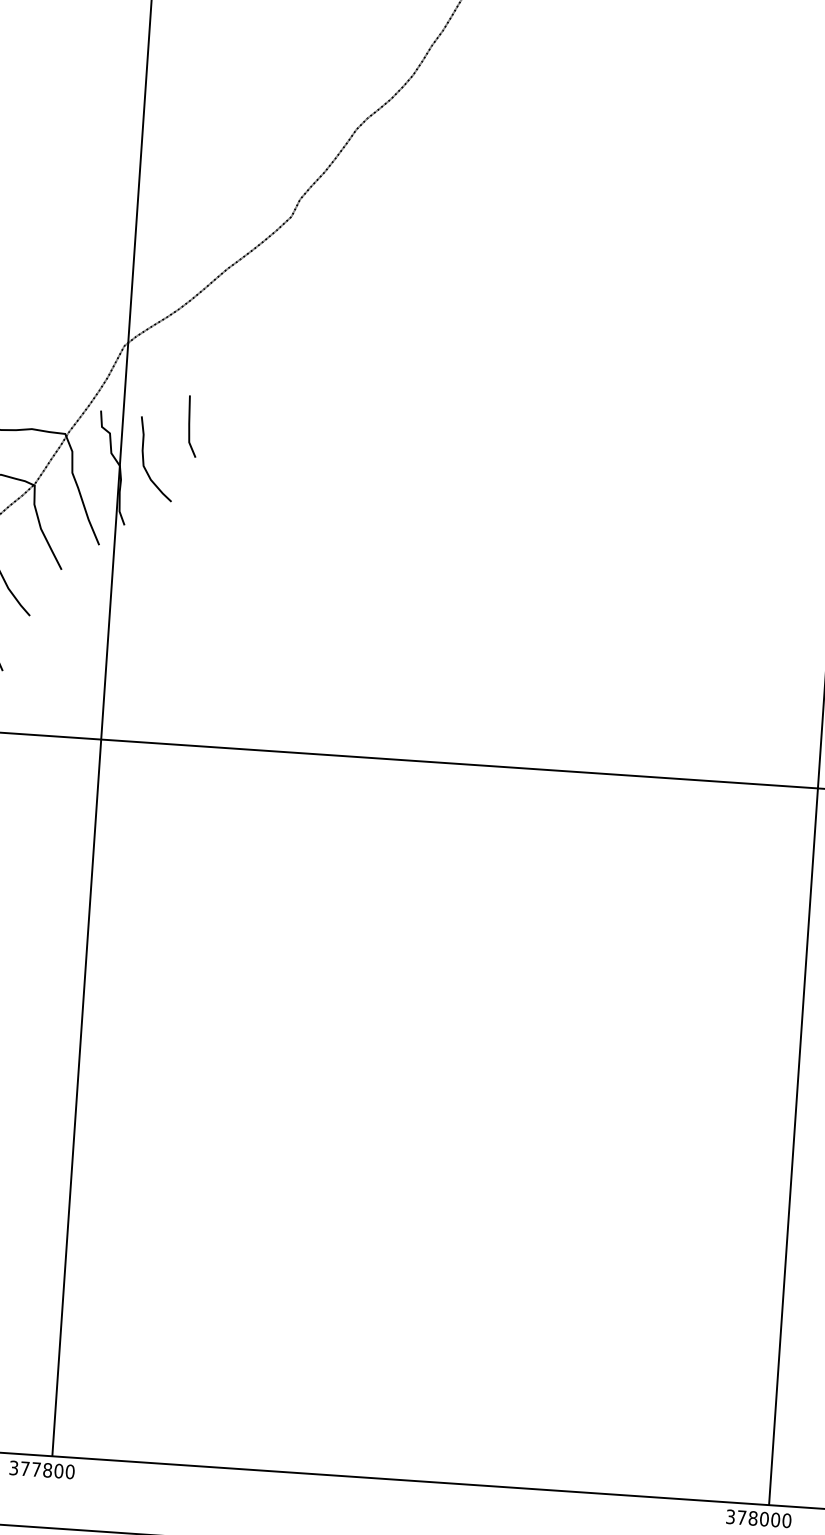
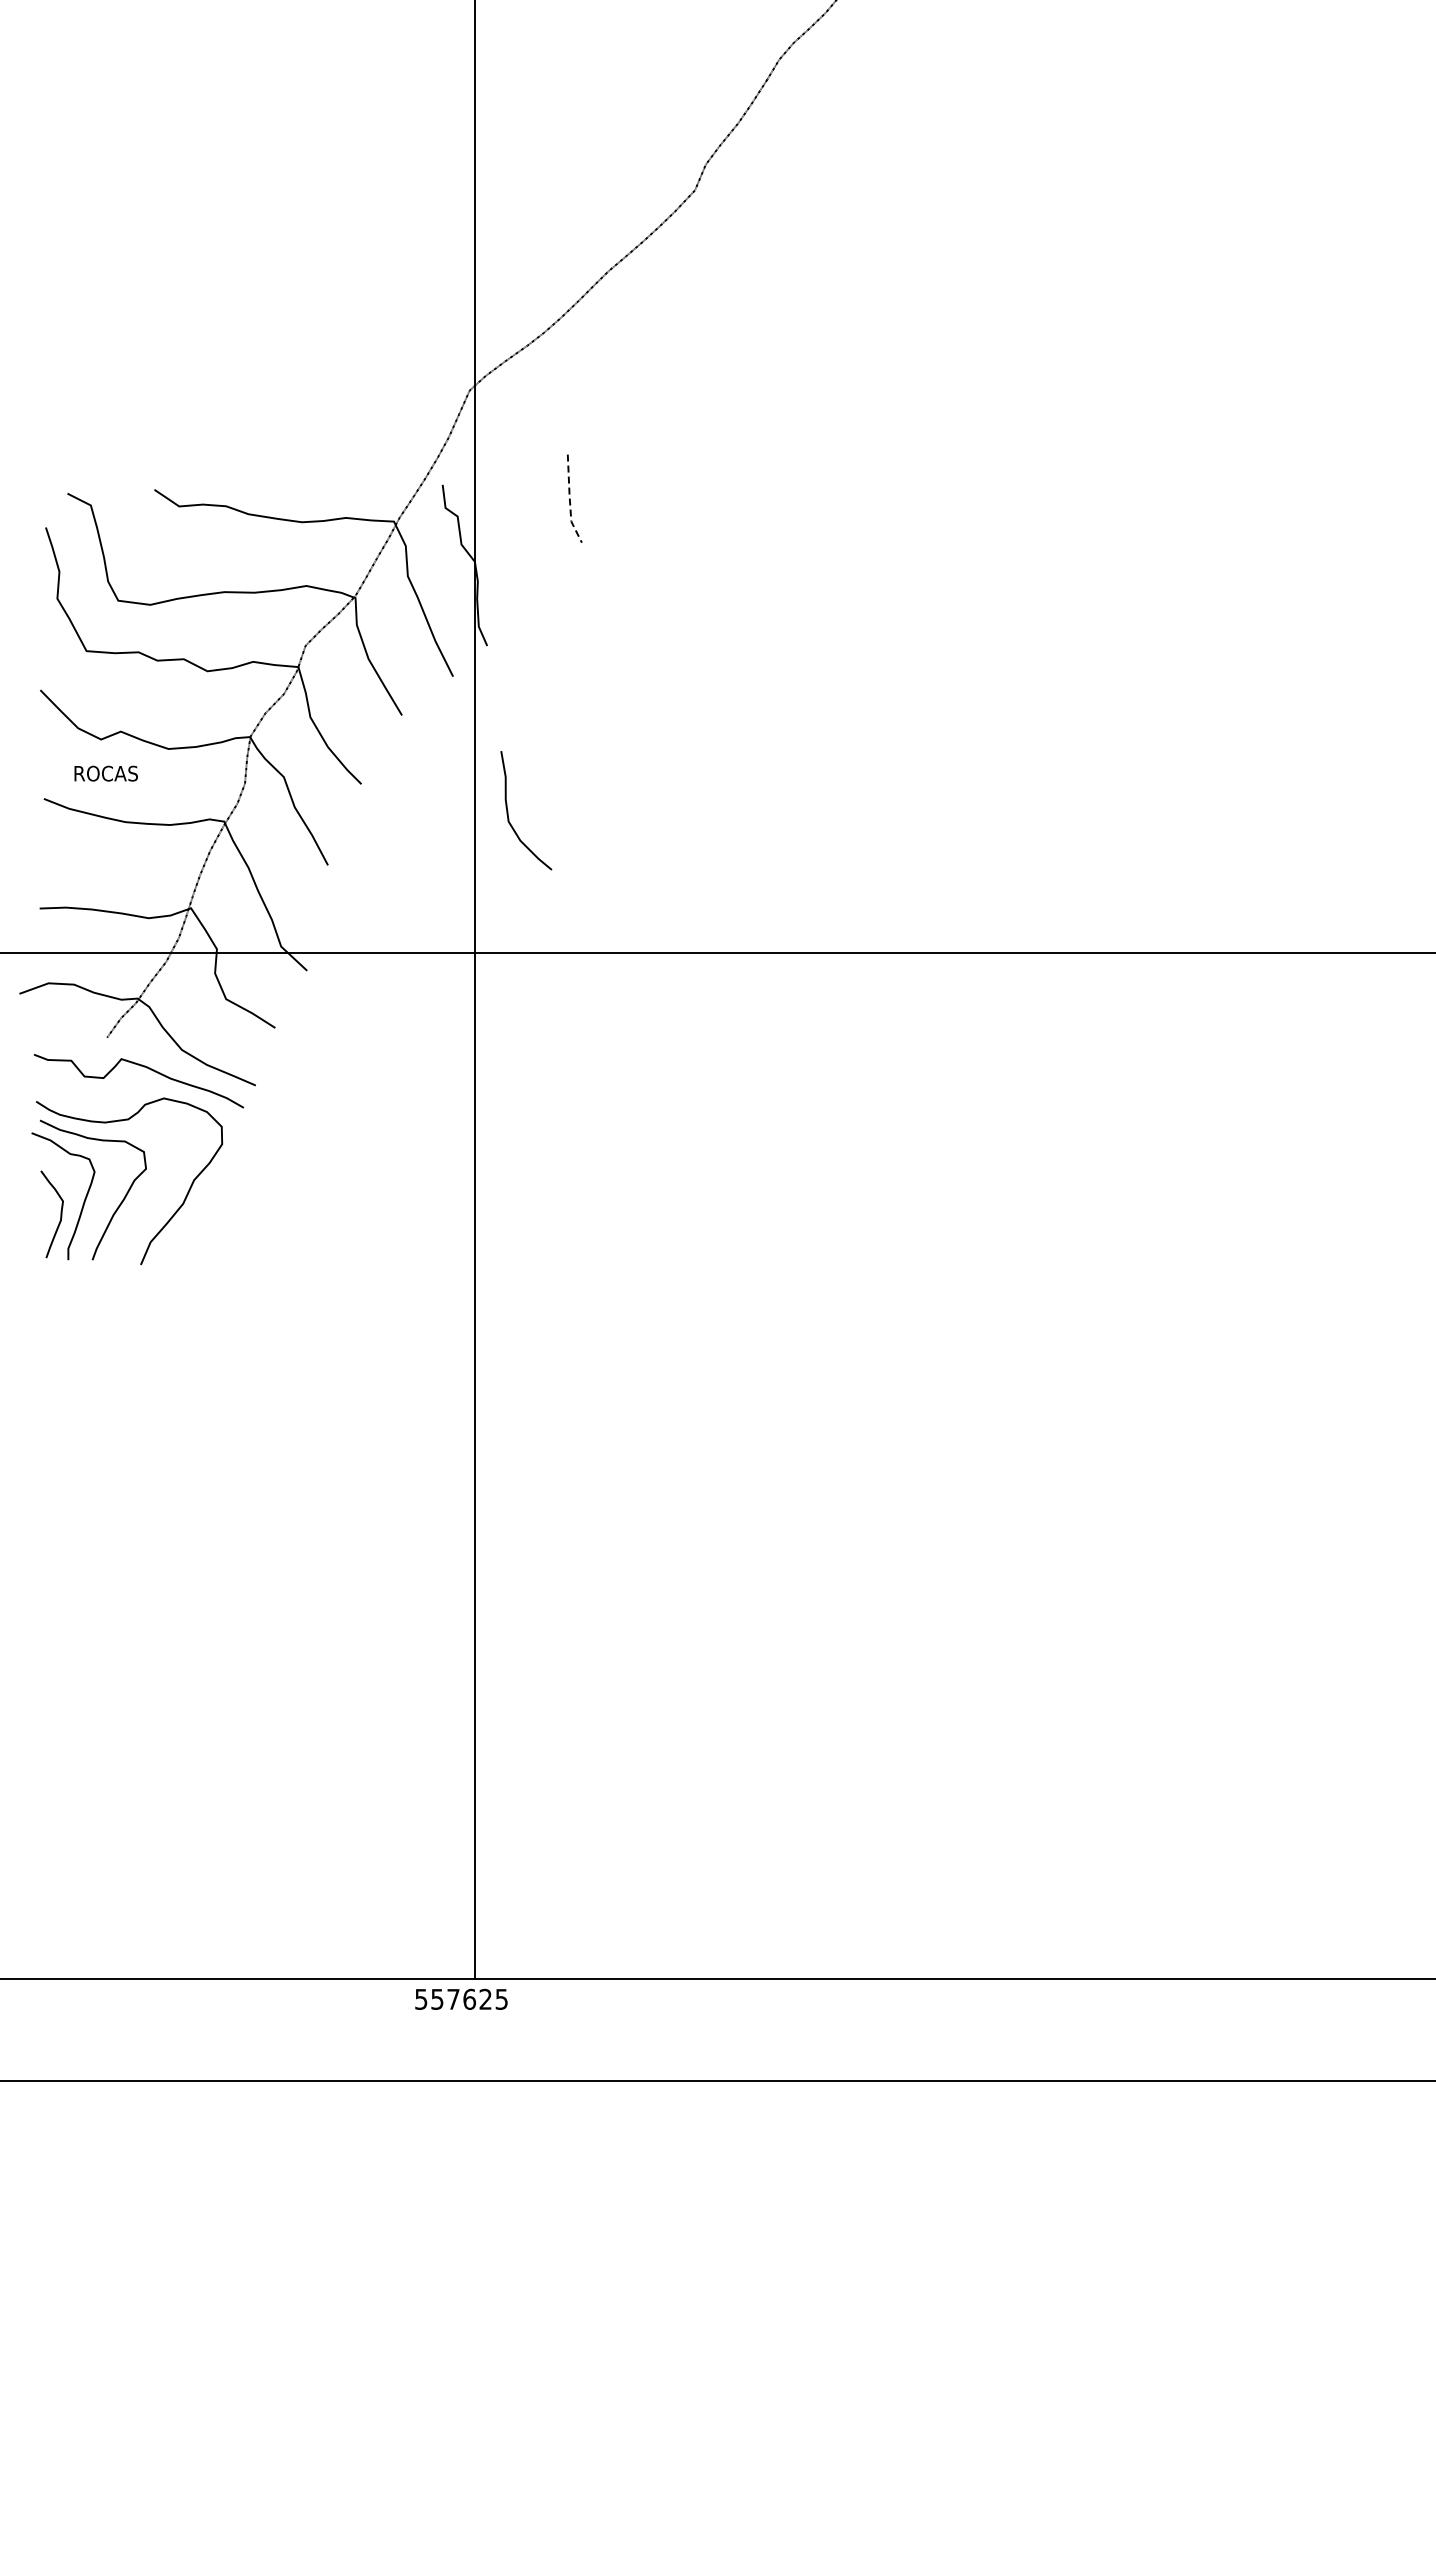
line: (188, 427) -> (569, 500), solid -> dashed
curve: (144, 458) -> (508, 810), moved
text: (42, 1469) -> (461, 1998), 377800 -> 557625

